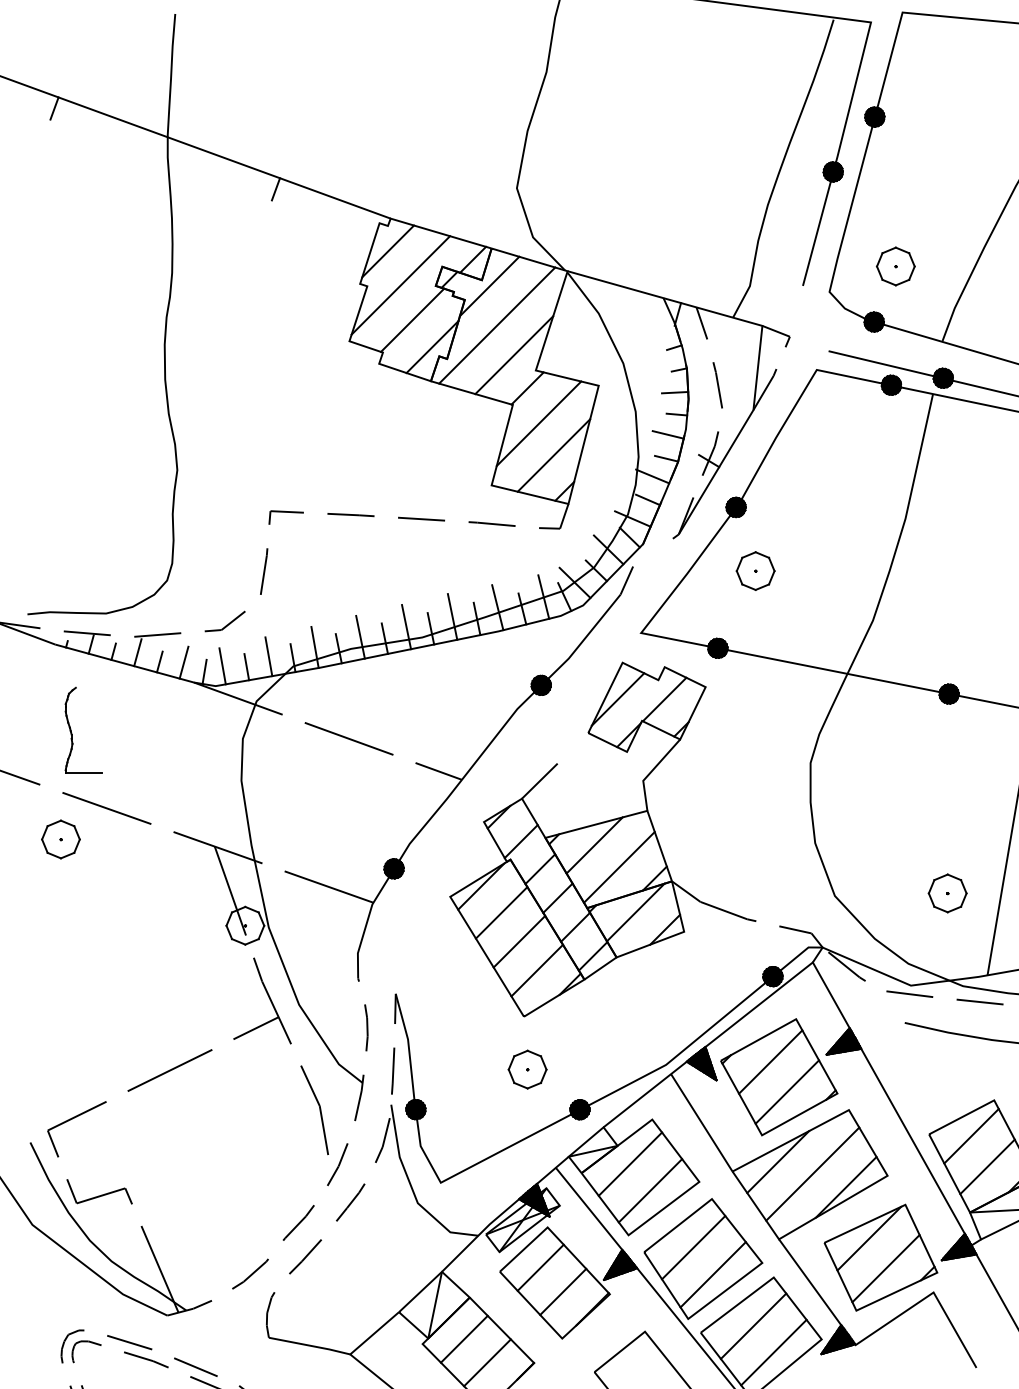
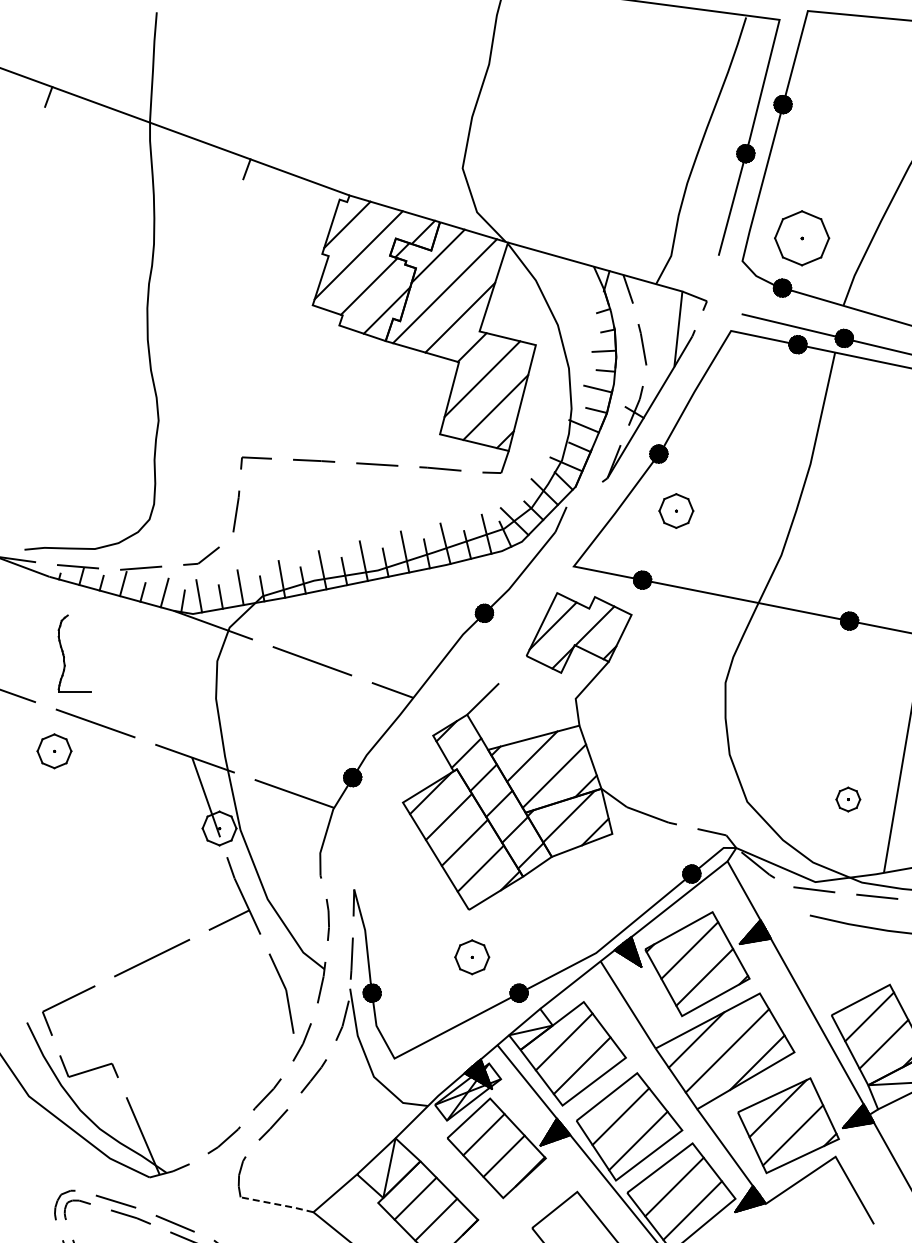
part: (895, 266) -> (801, 238), size x1.6
part: (947, 893) -> (848, 799), size x0.7
line: (310, 1345) -> (277, 1204), solid -> dashed

